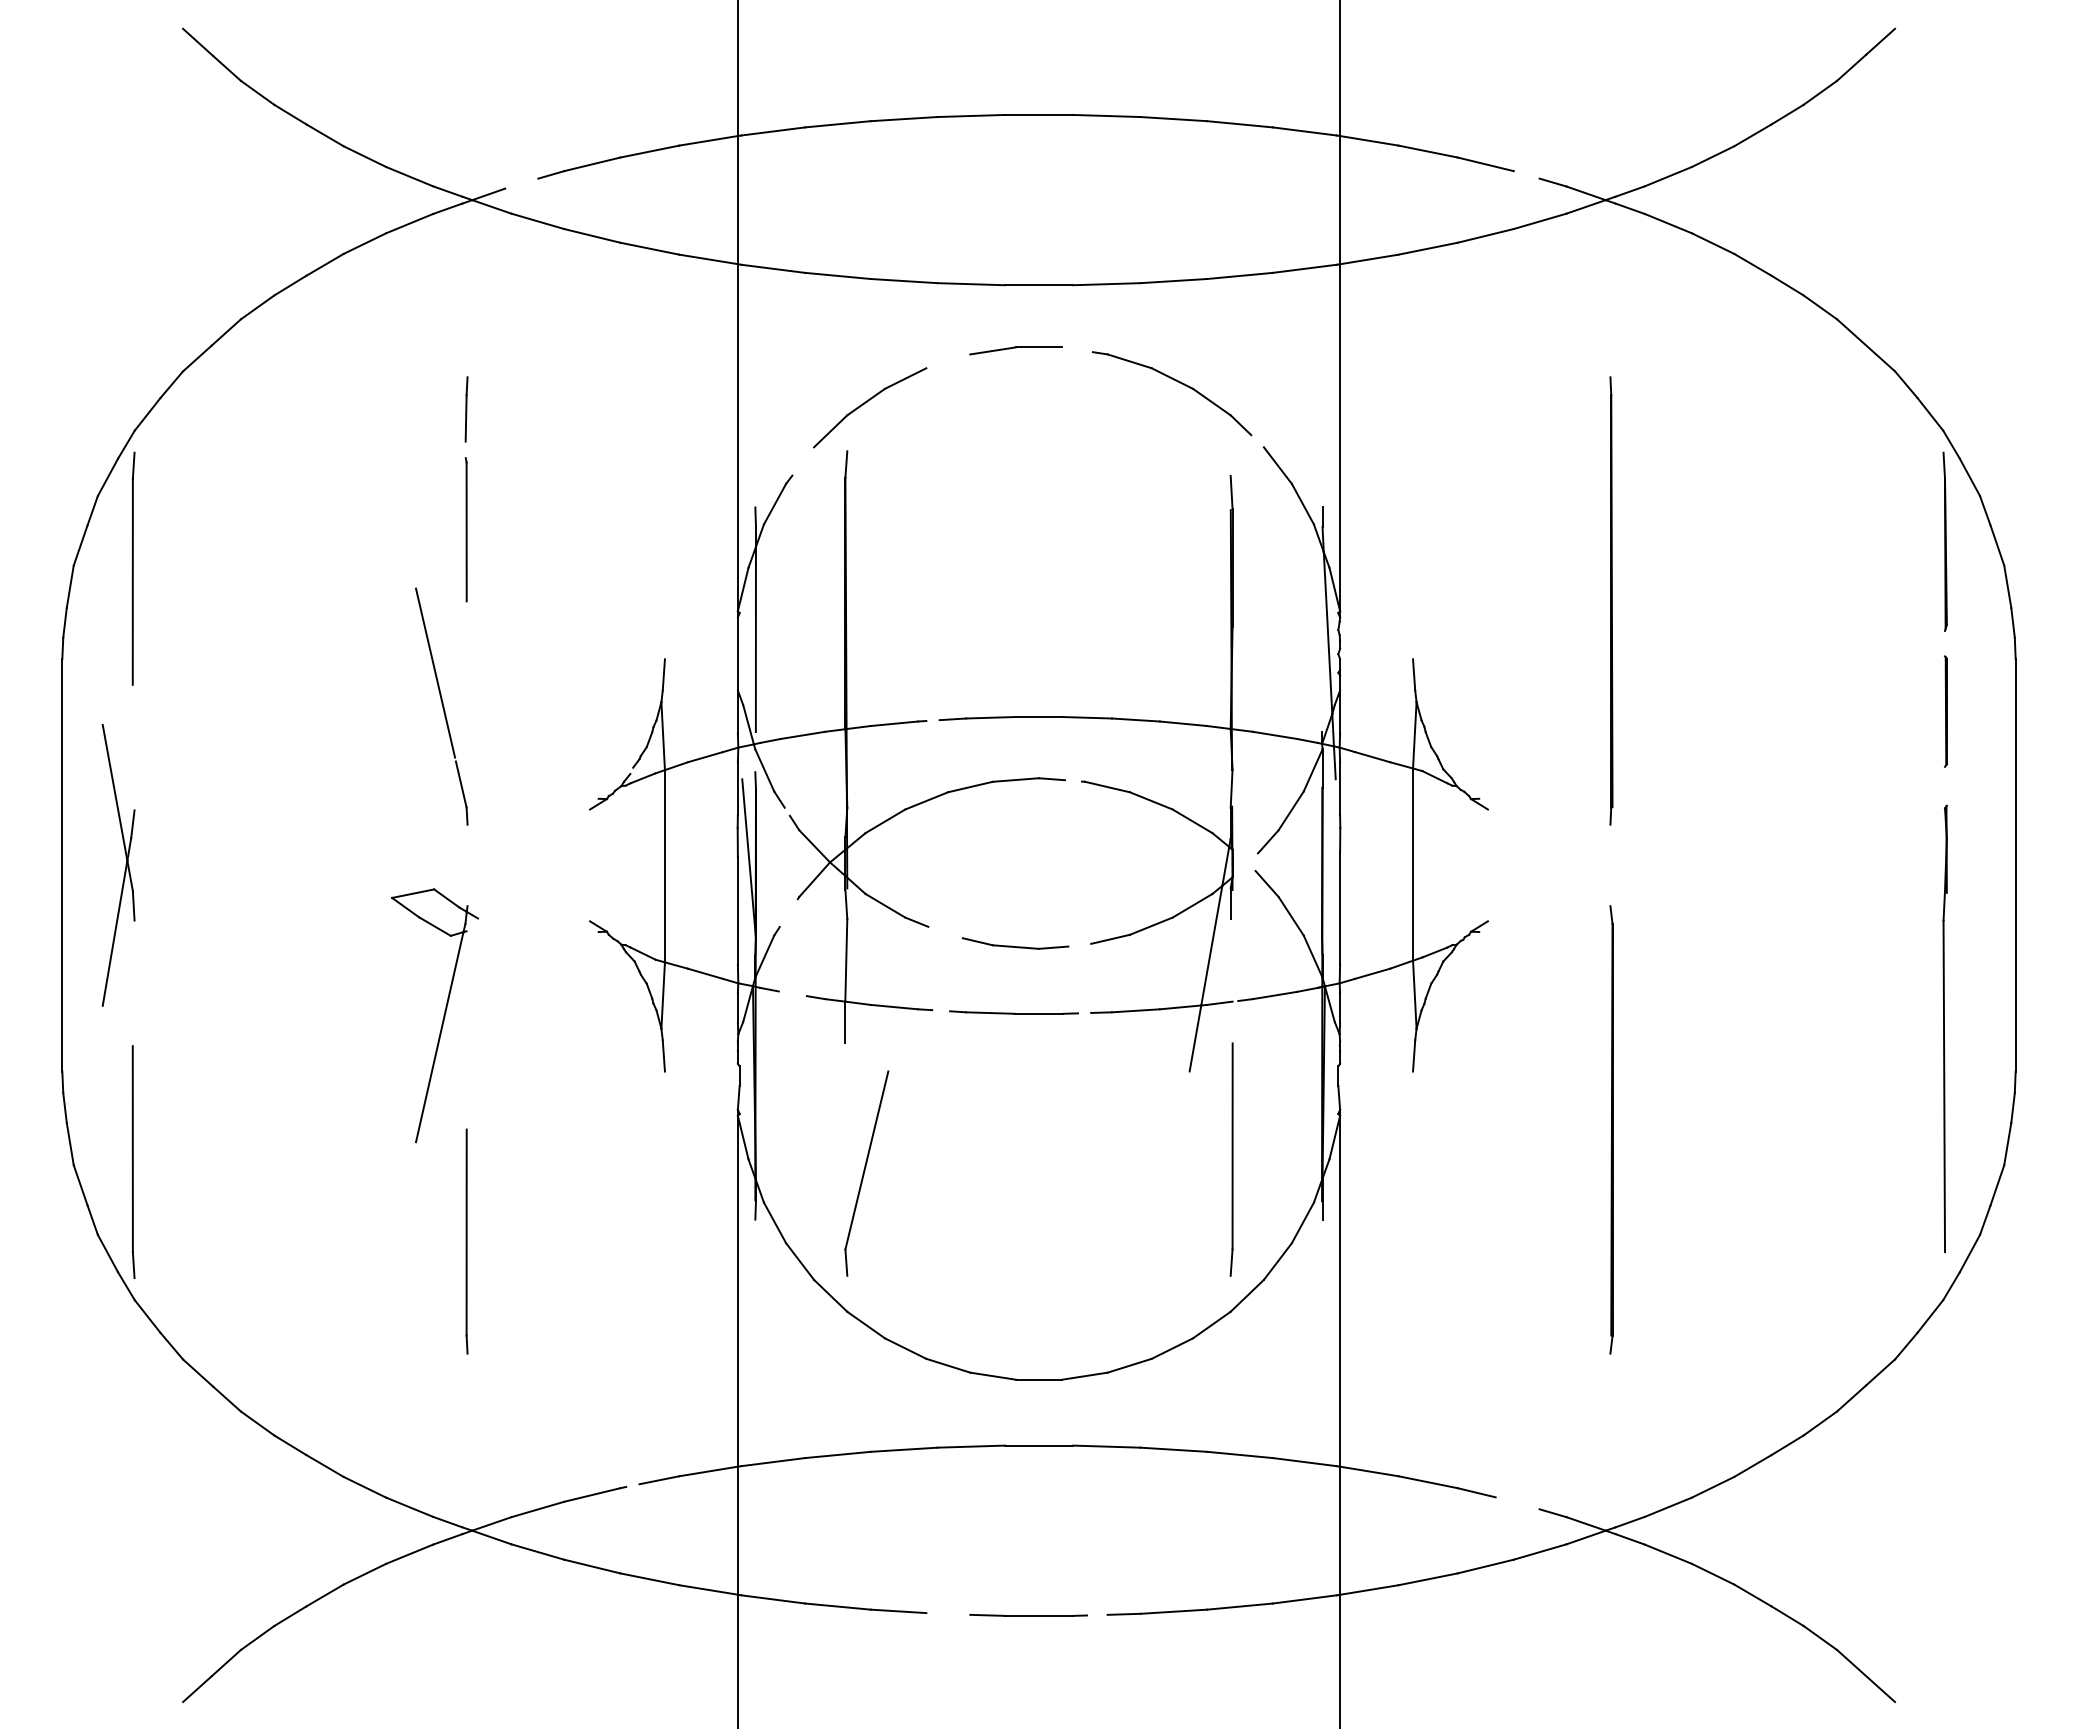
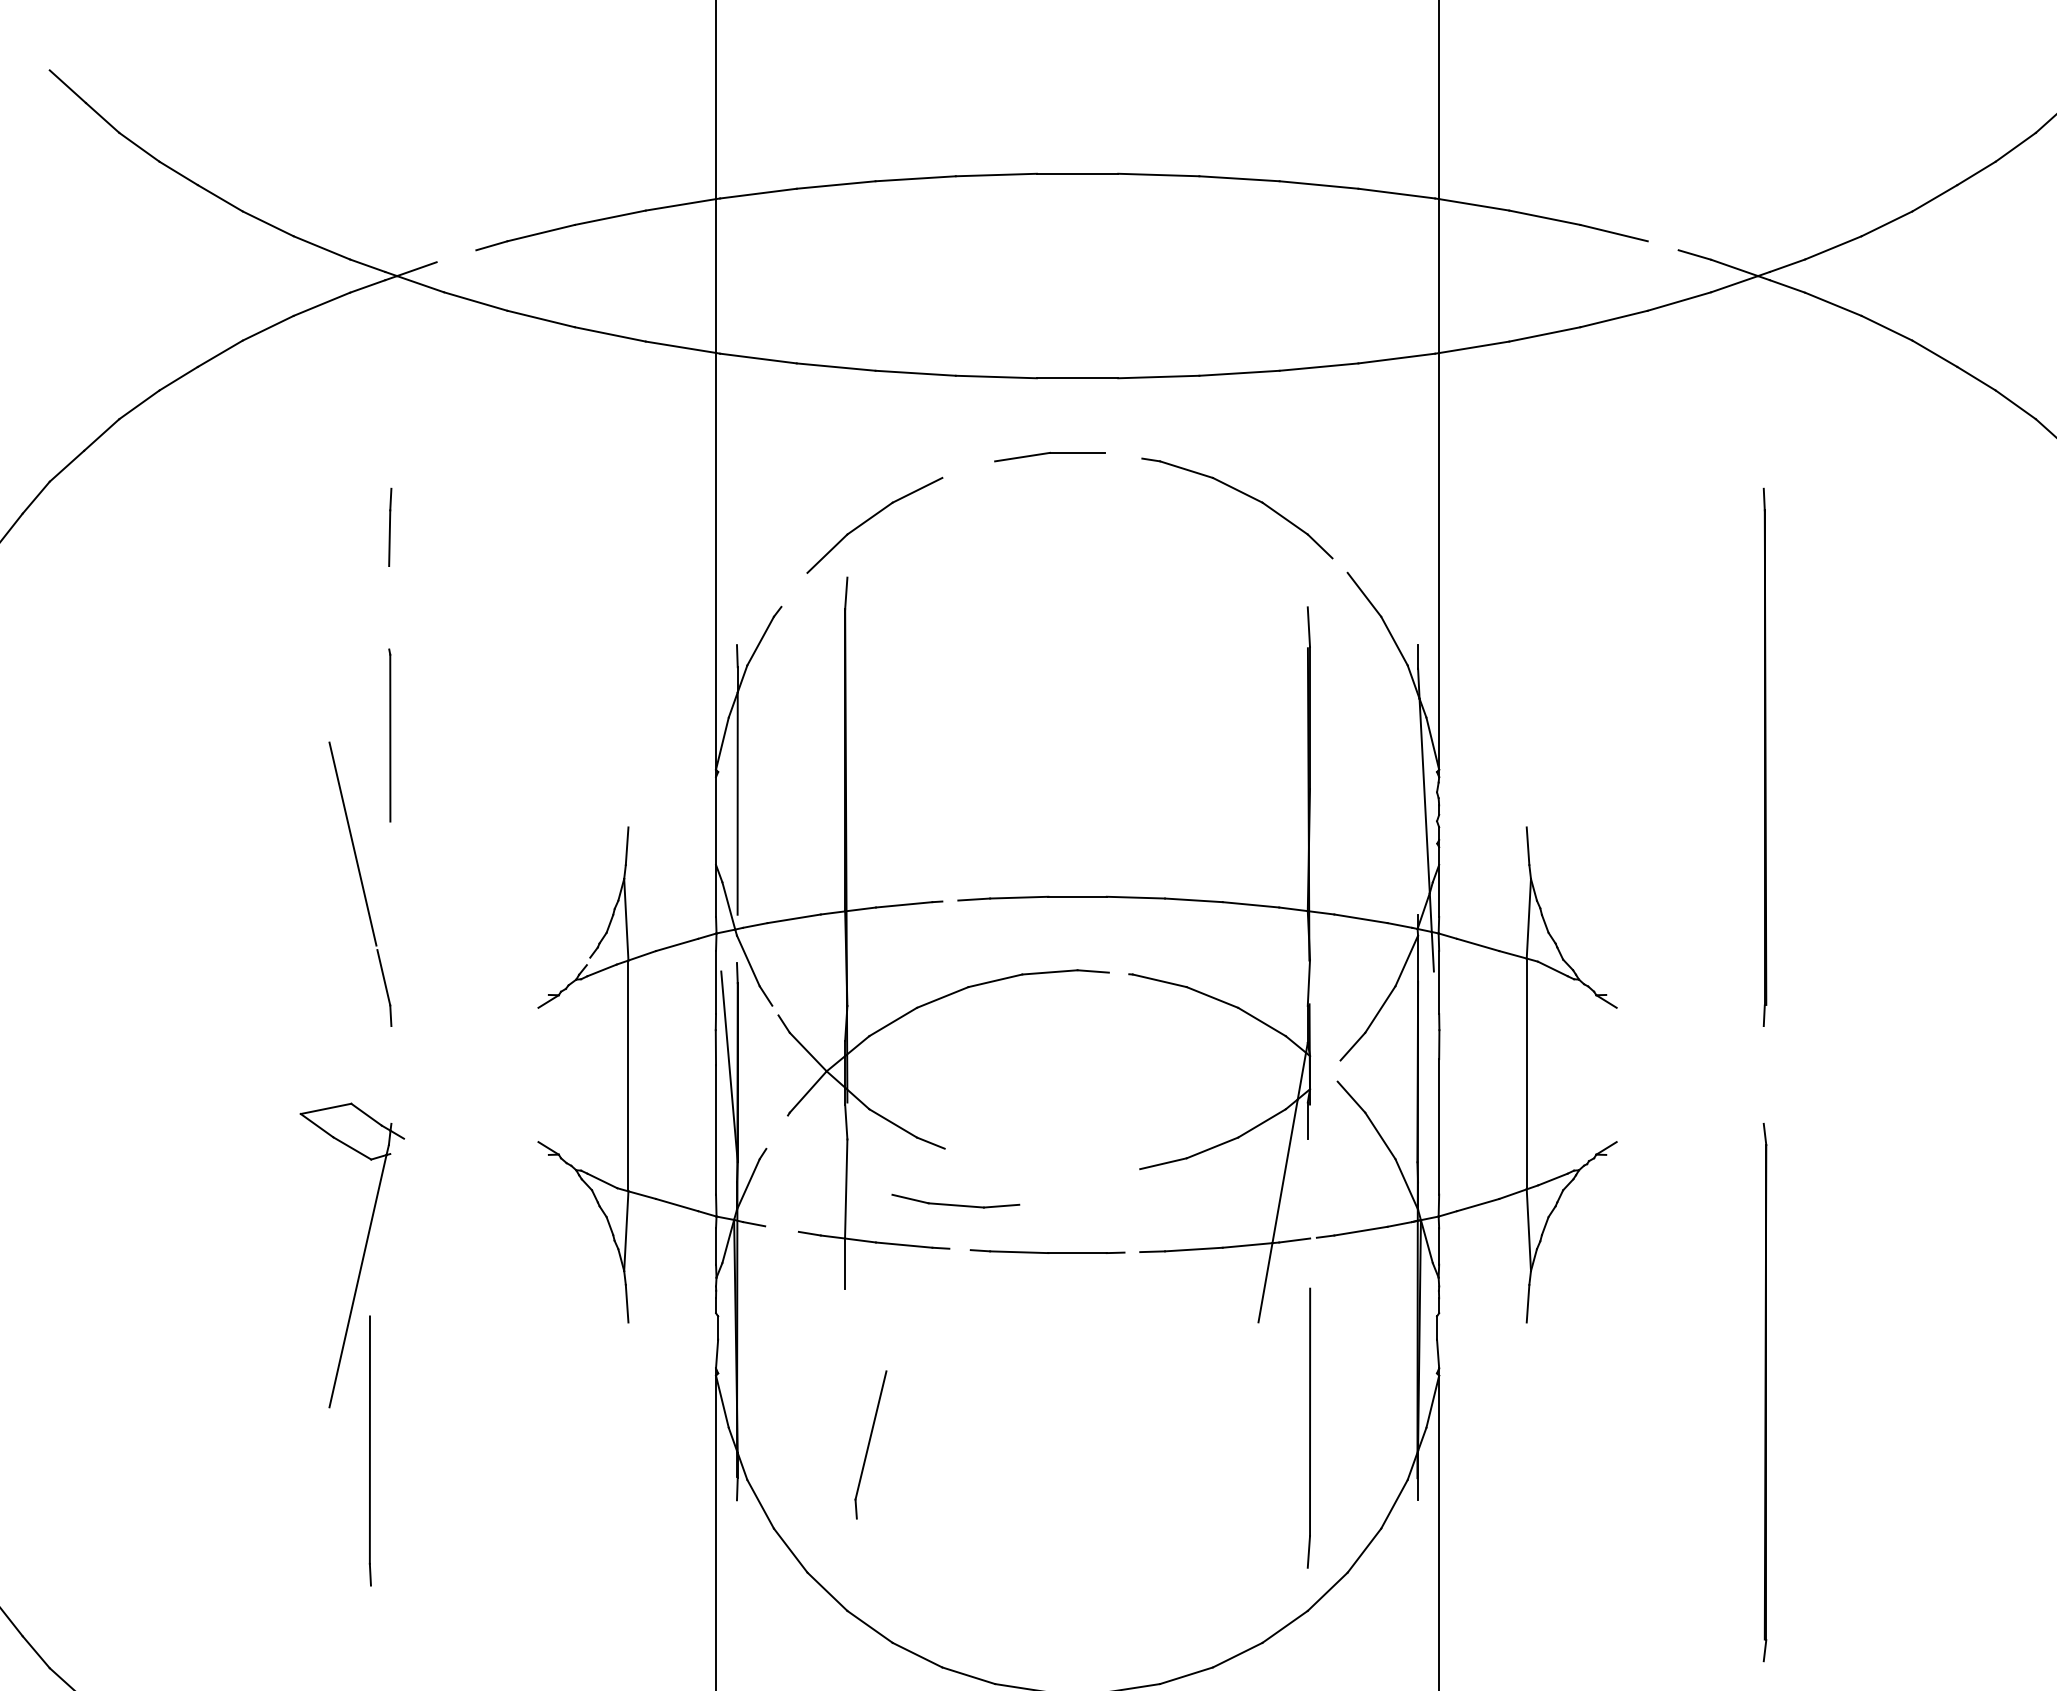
line: (465, 529) -> (388, 735), moved
part: (1015, 943) -> (955, 1201), moved
part: (866, 1173) -> (870, 1444), size x0.6
line: (466, 1241) -> (369, 1450), moved

